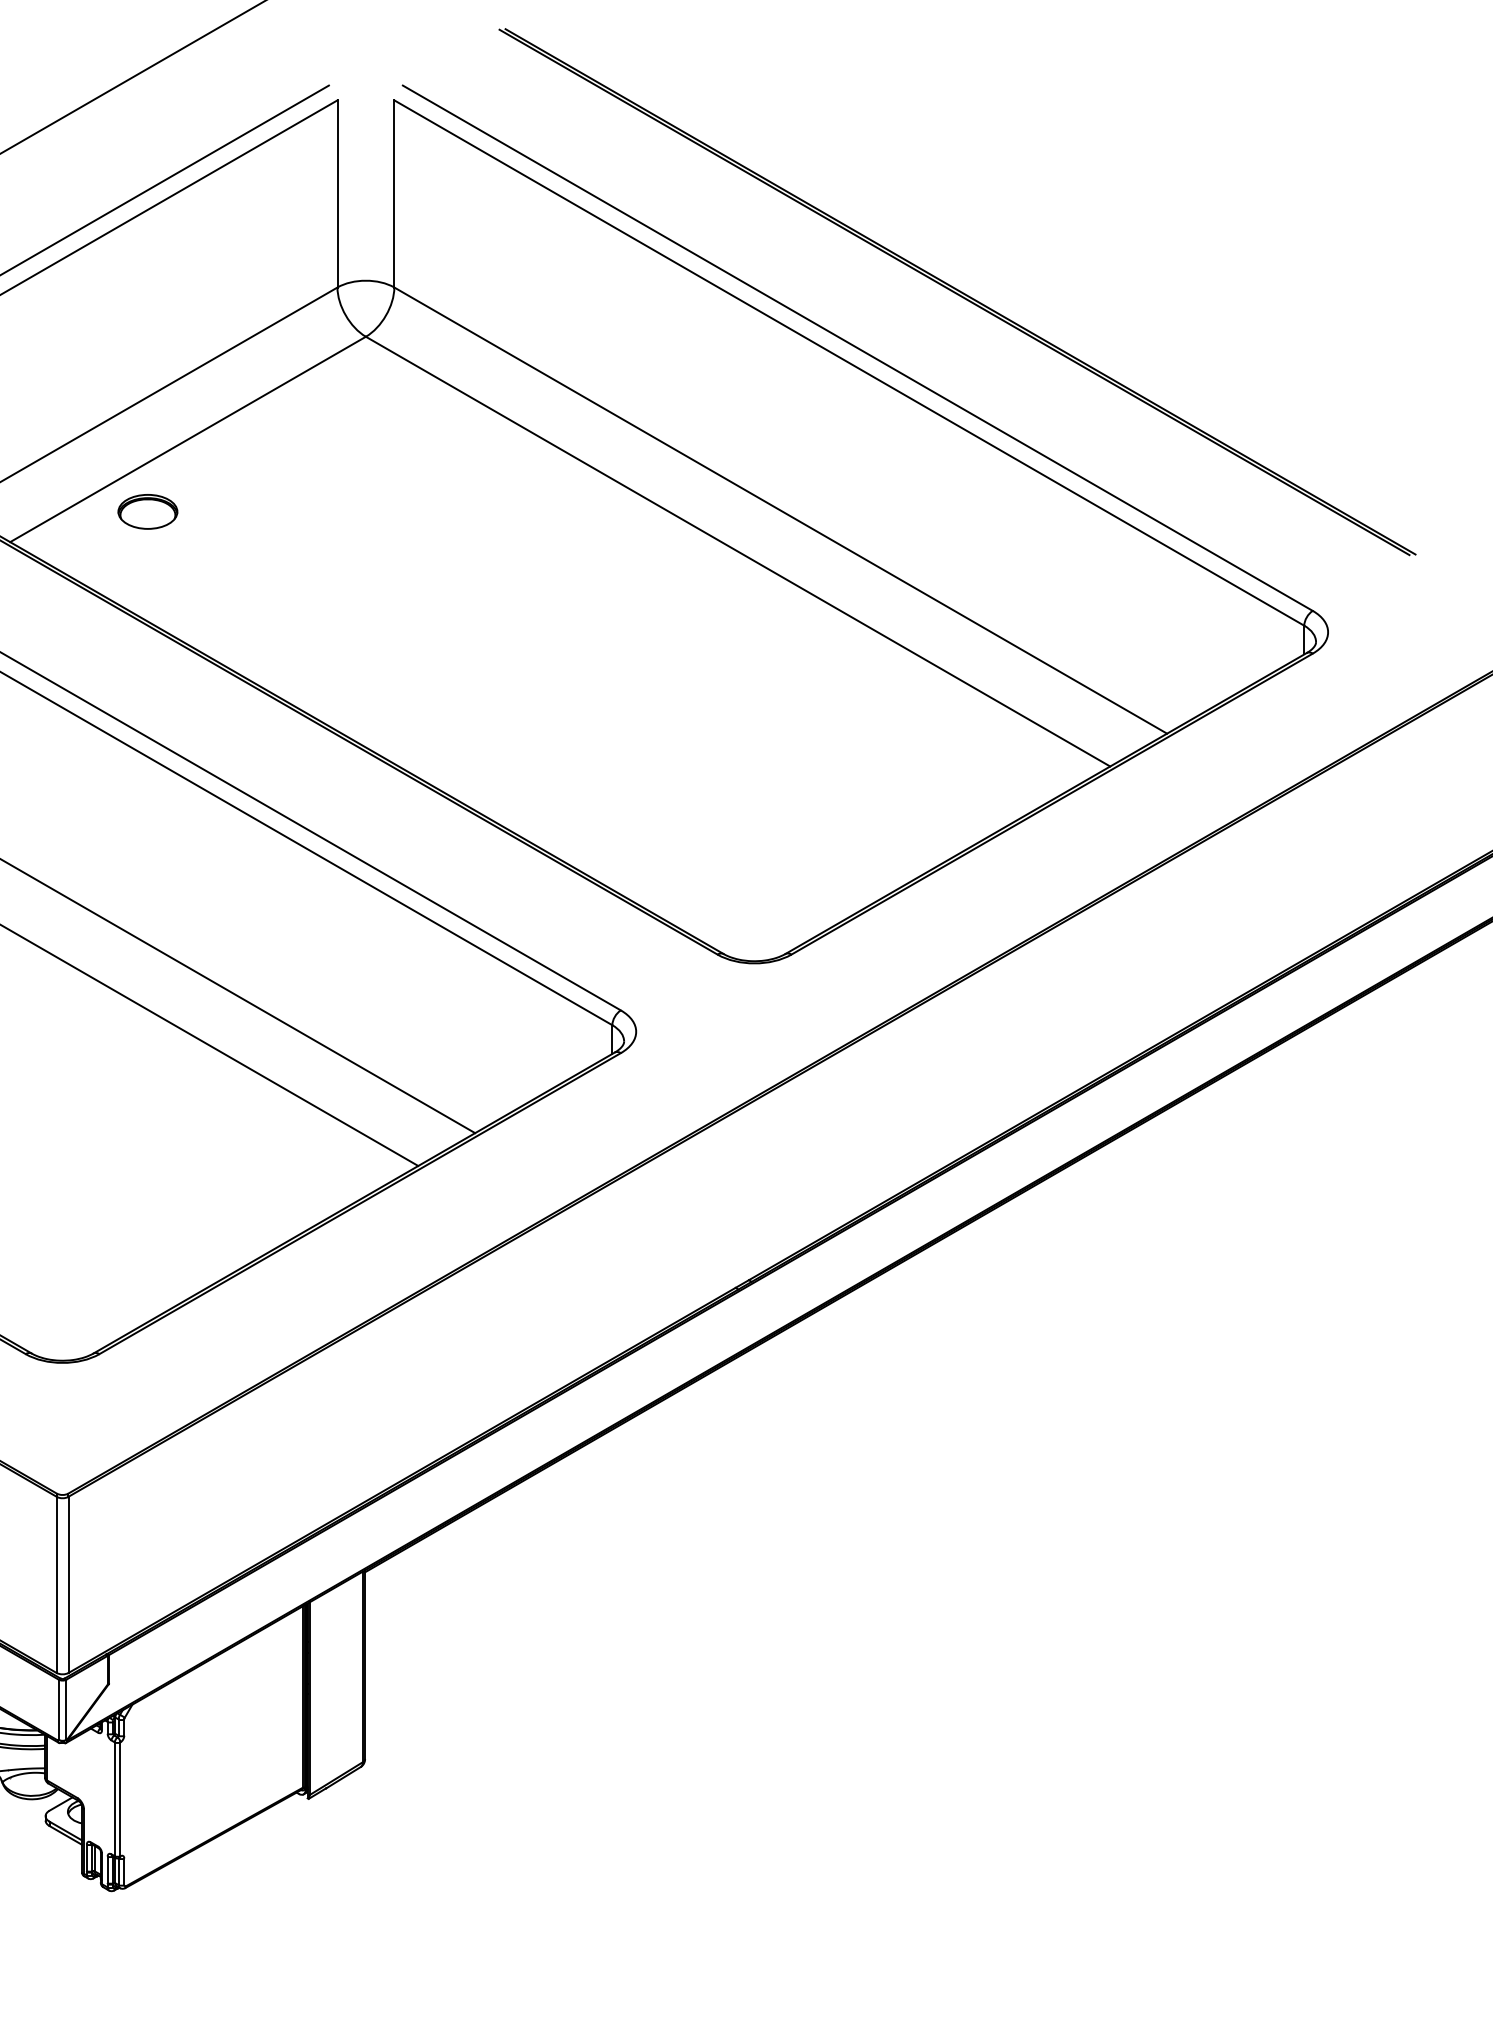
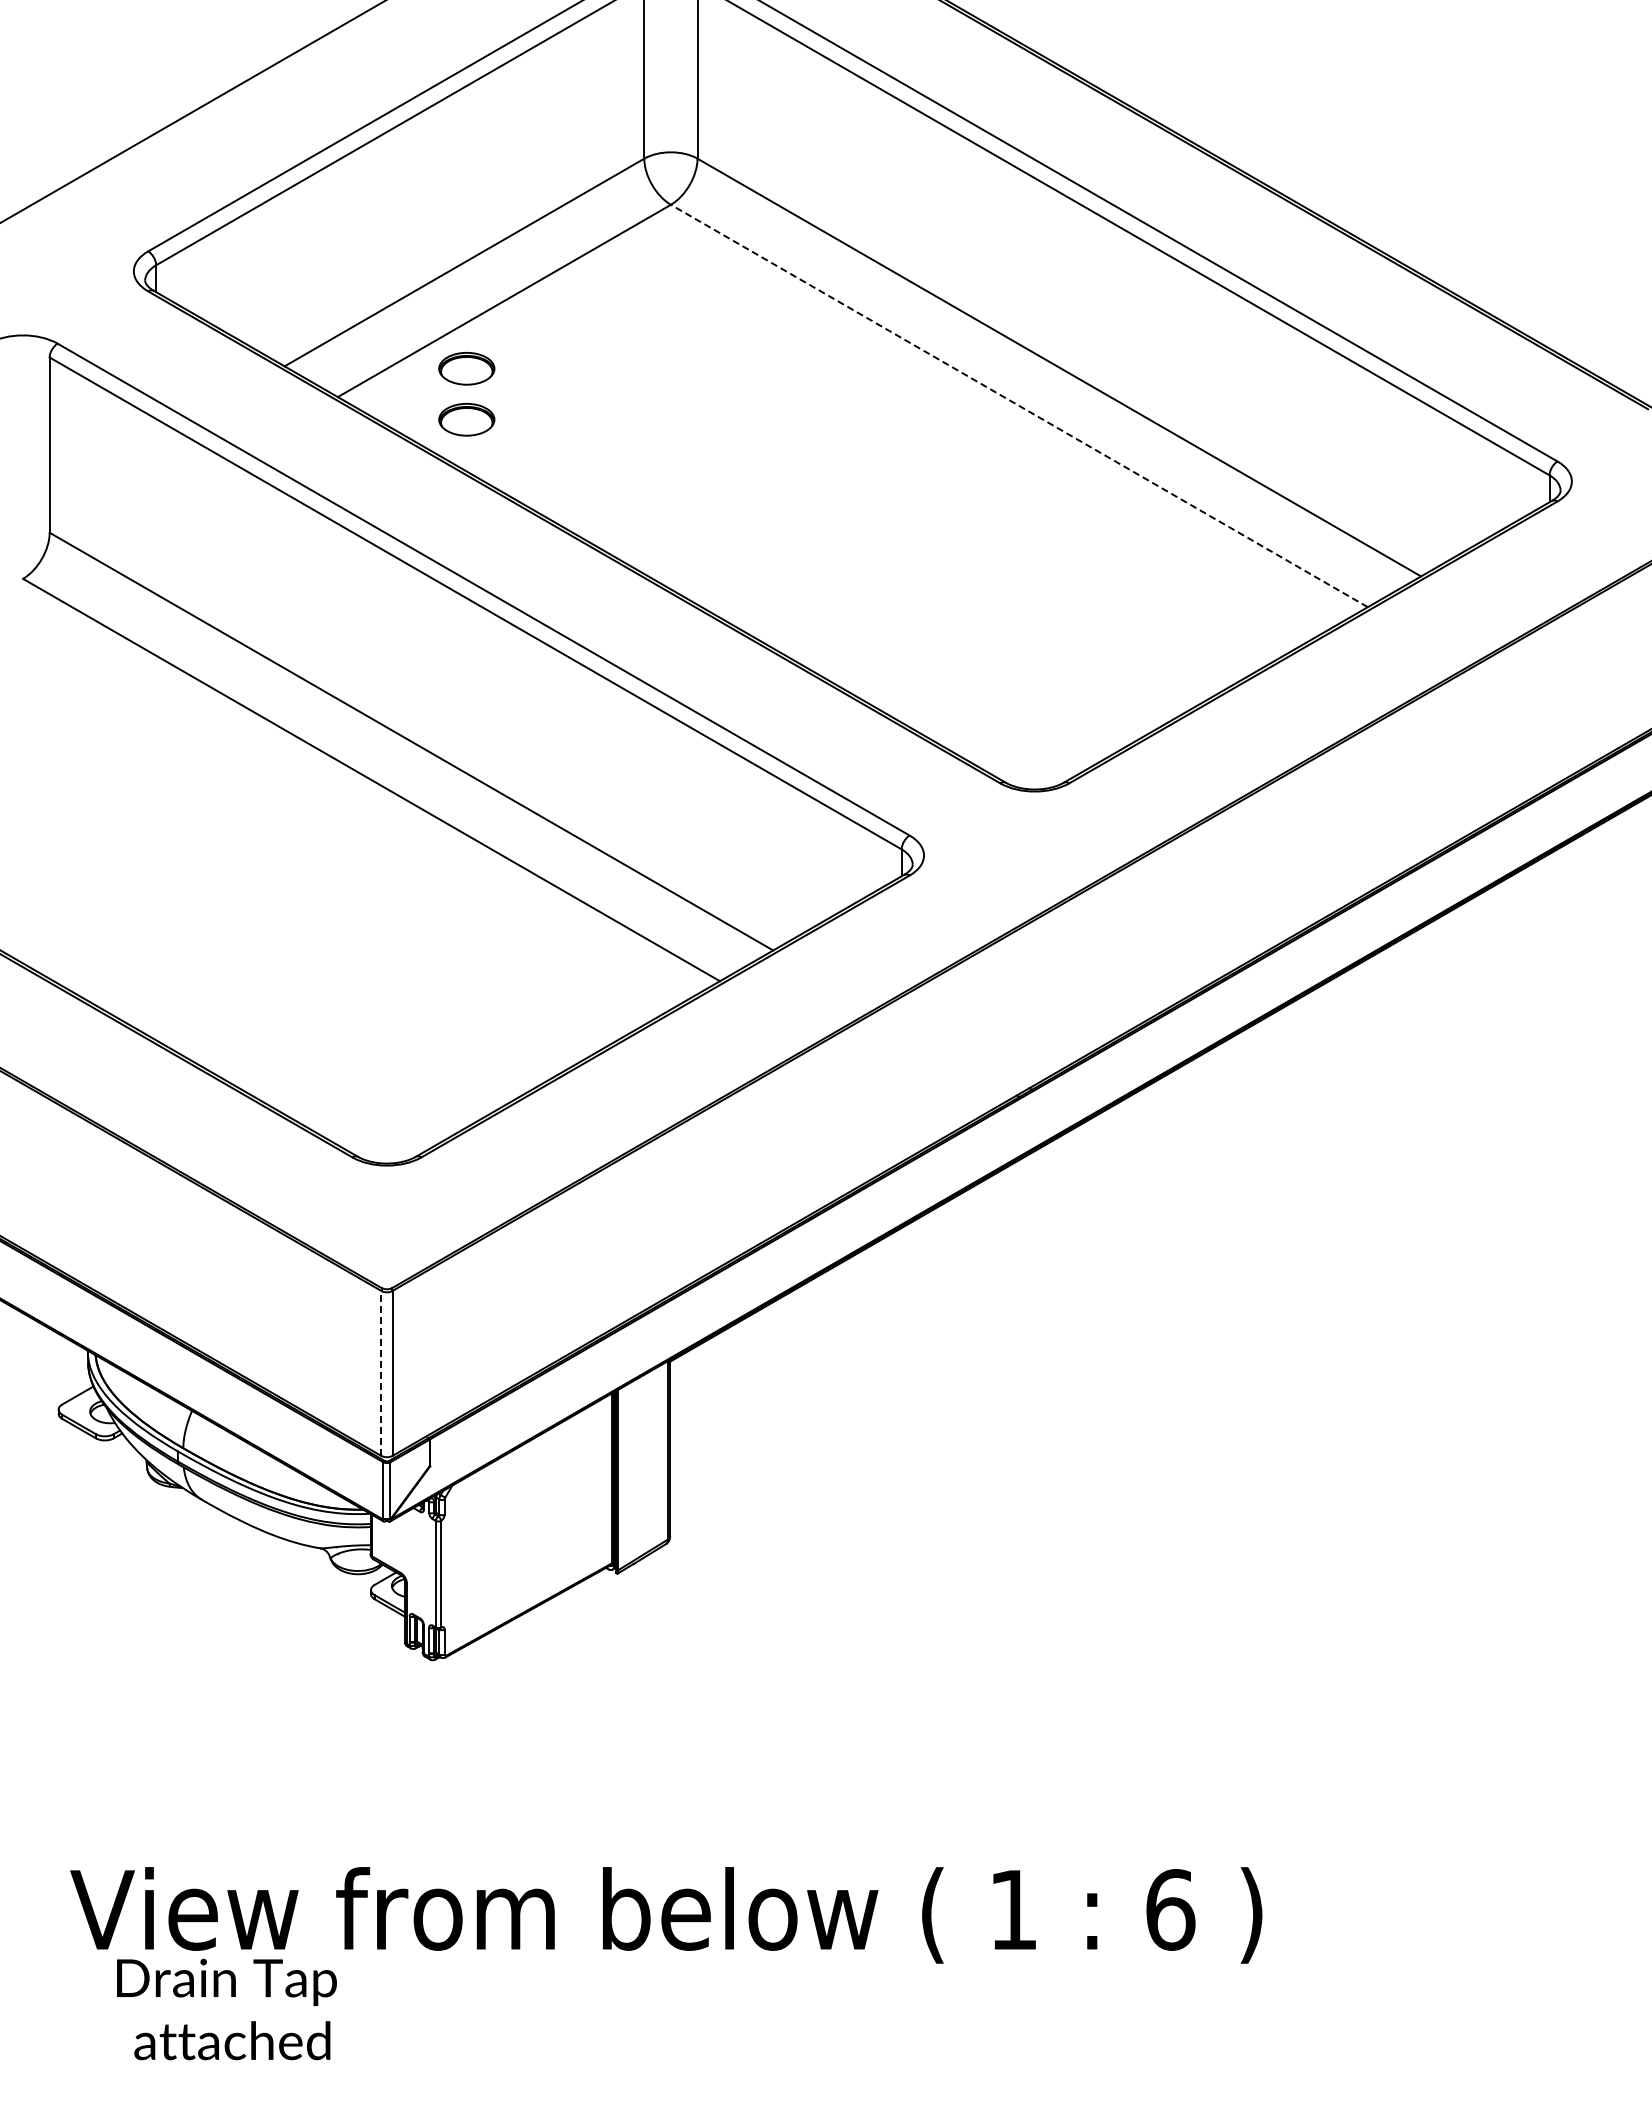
line: (737, 551) -> (1018, 405), solid -> dashed
part: (147, 566) -> (466, 419), added
line: (56, 1583) -> (381, 1372), solid -> dashed

